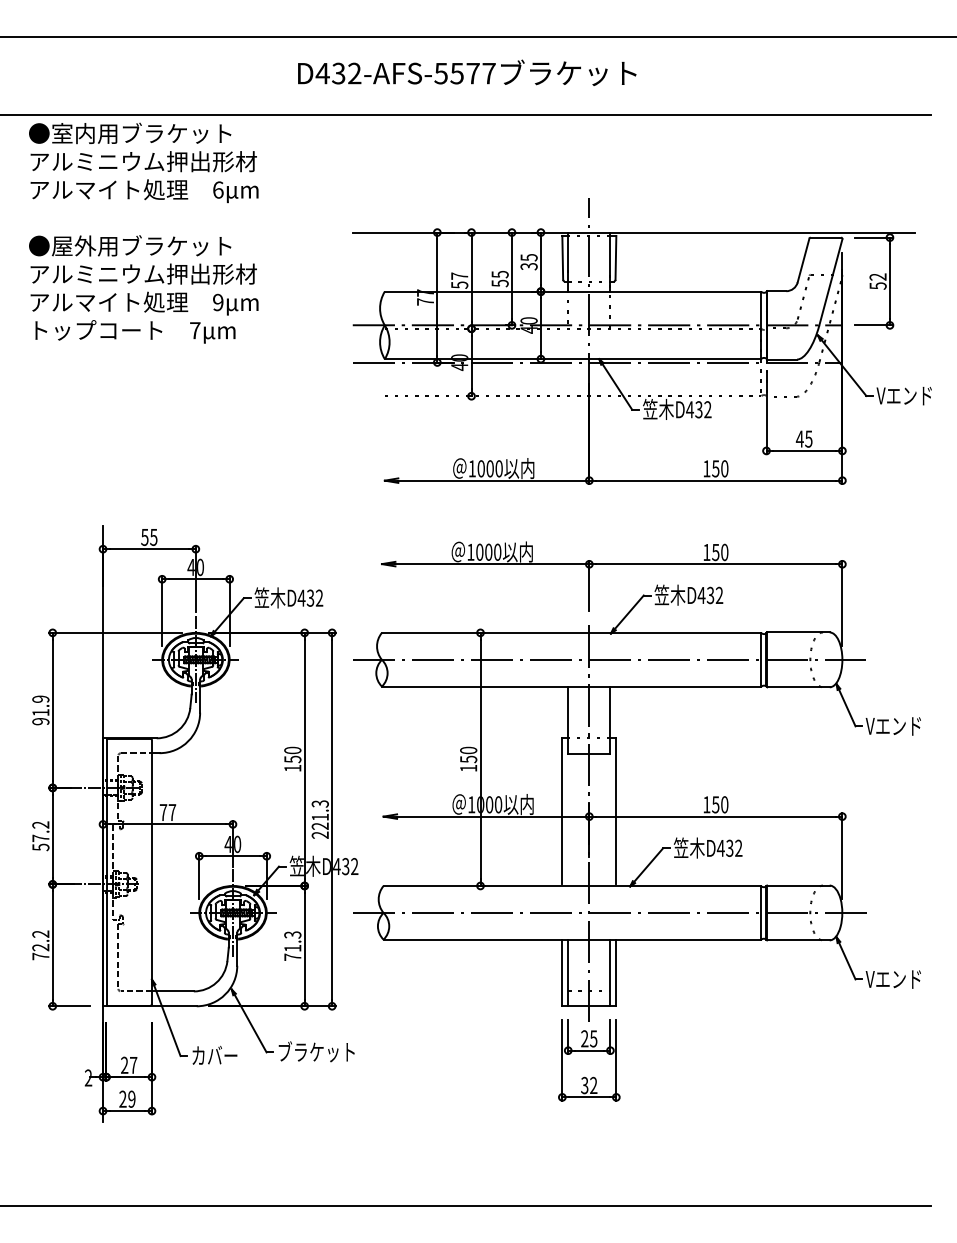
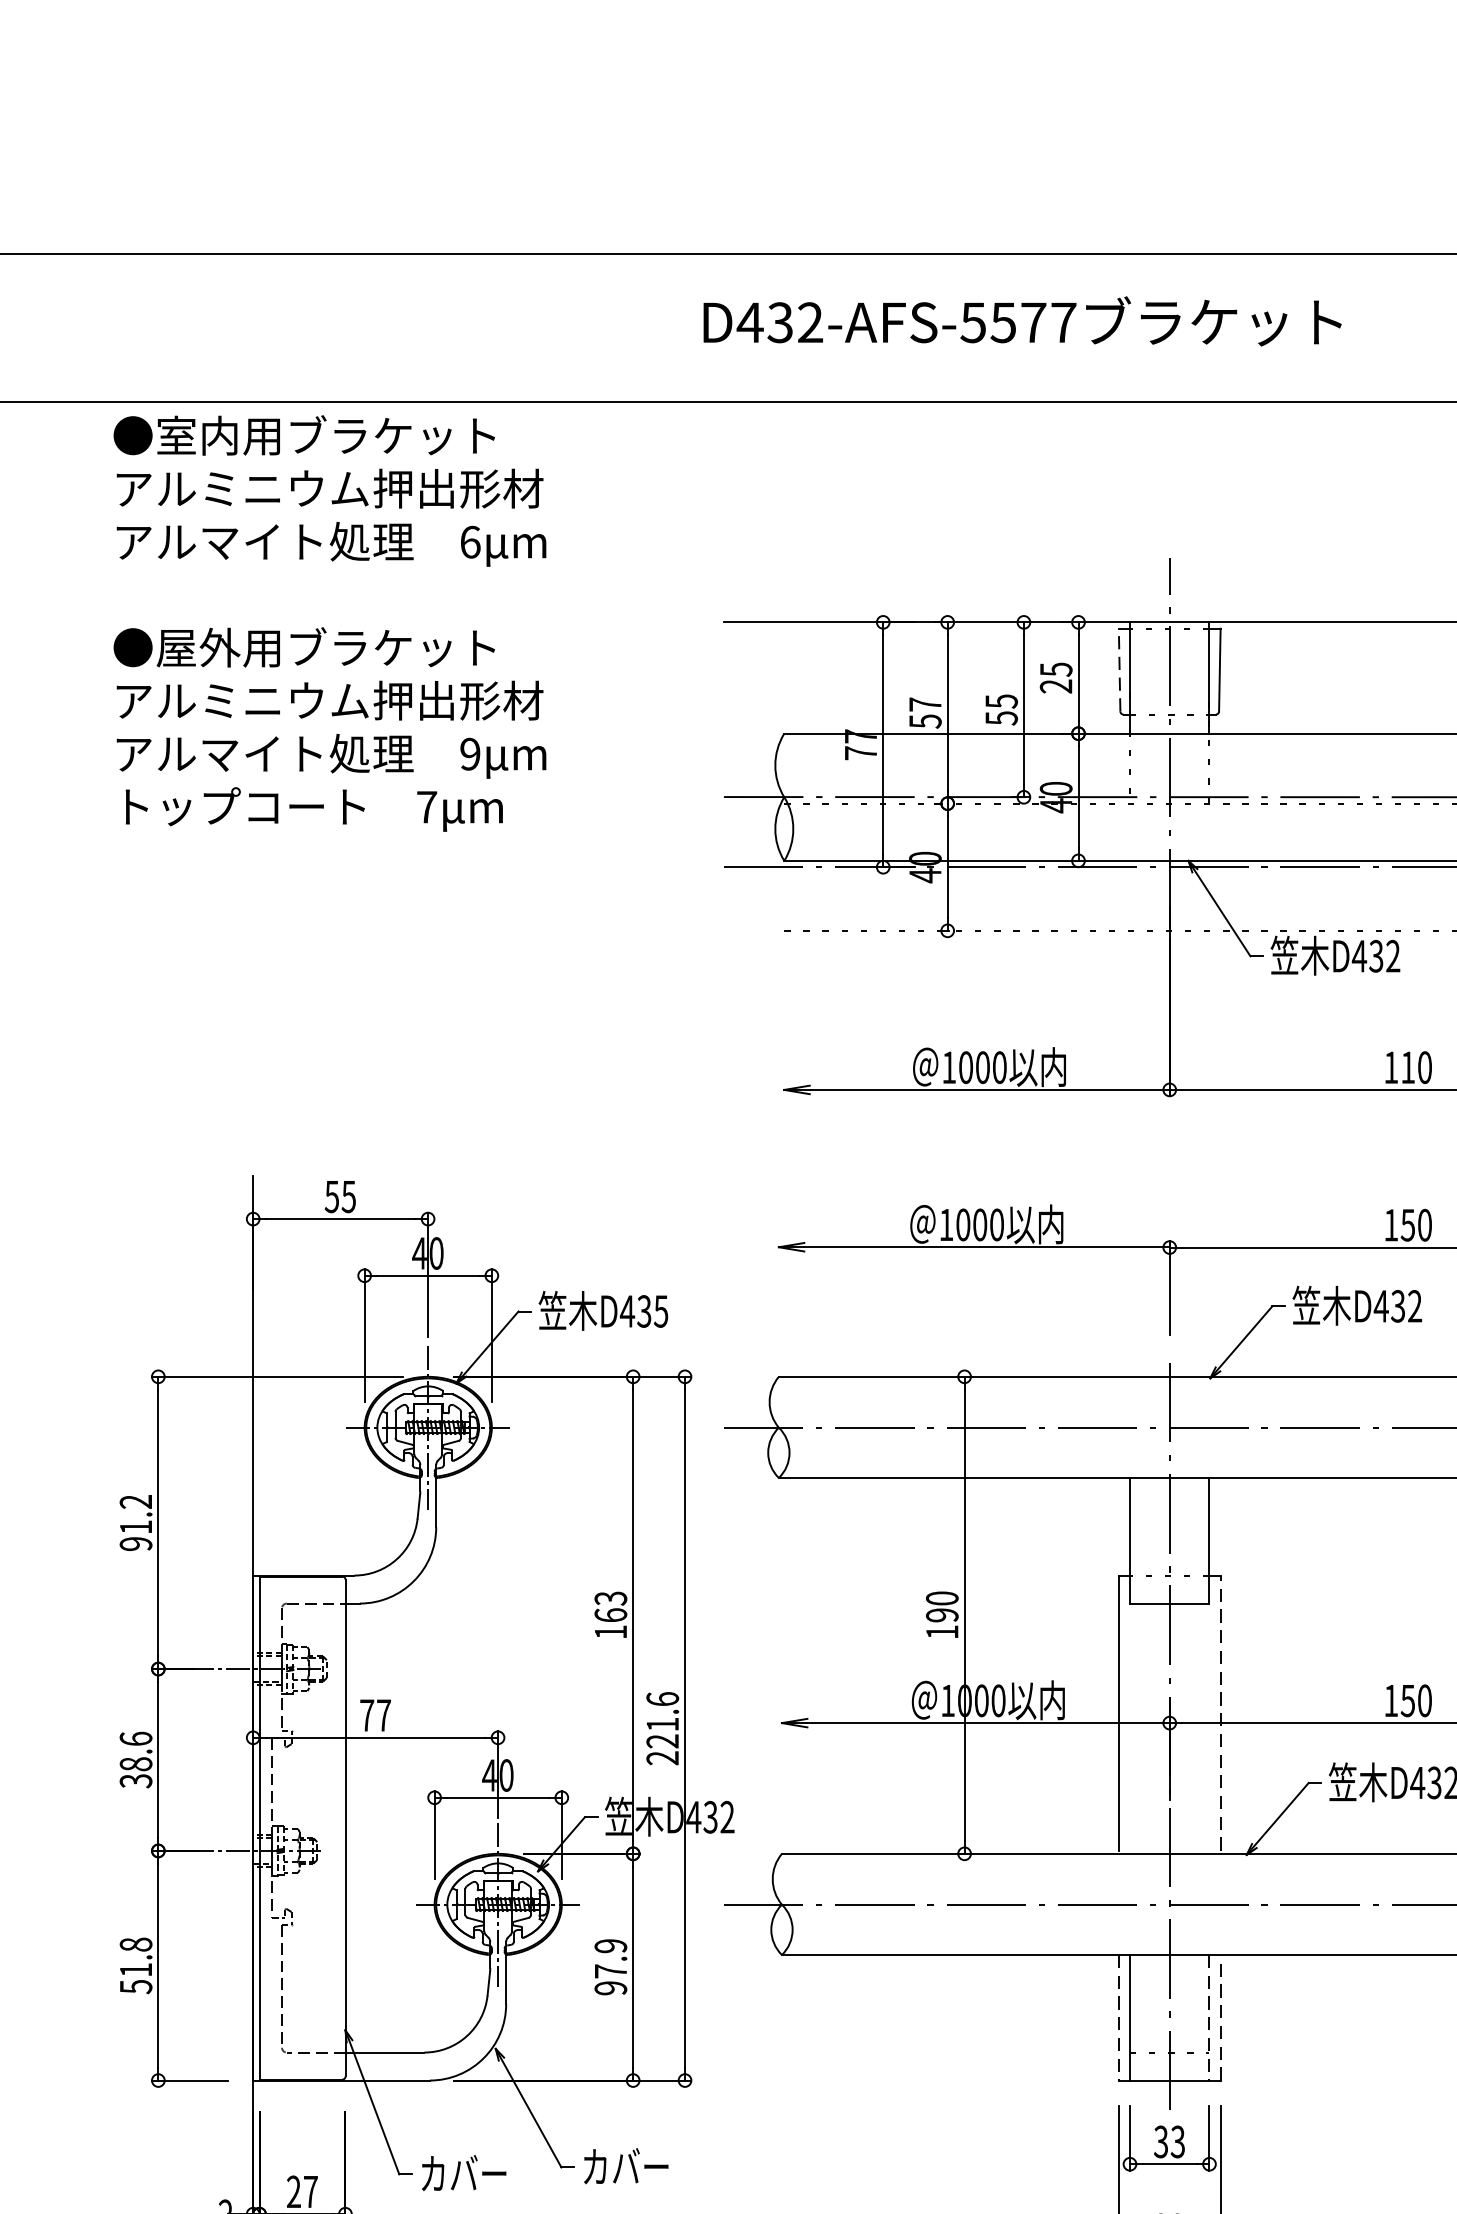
text: (467, 72) -> (1023, 320), moved
line: (562, 257) -> (1119, 669), solid -> dashed
text: (529, 266) -> (1056, 686), 35 -> 25
text: (715, 468) -> (1407, 1067), 150 -> 110
text: (319, 597) -> (661, 1310), D432 -> D435
text: (41, 698) -> (137, 1500), 91.9 -> 91.2
text: (292, 754) -> (610, 1606), 150 -> 163
text: (468, 759) -> (941, 1615), 150 -> 190
text: (319, 803) -> (661, 1698), 221.3 -> 221.6
line: (616, 811) -> (1220, 1713), solid -> dashed
text: (40, 835) -> (135, 1758), 57.2 -> 38.6
text: (40, 945) -> (135, 1966), 72.2 -> 51.8
text: (292, 945) -> (610, 1966), 71.3 -> 97.9
line: (616, 972) -> (1220, 2016), solid -> dashed
line: (562, 973) -> (1119, 2018), solid -> dashed
line: (610, 973) -> (1209, 2018), solid -> dashed
text: (589, 1038) -> (1170, 2141), 25 -> 33
text: (316, 1051) -> (655, 2165), ブラケット -> カバー

